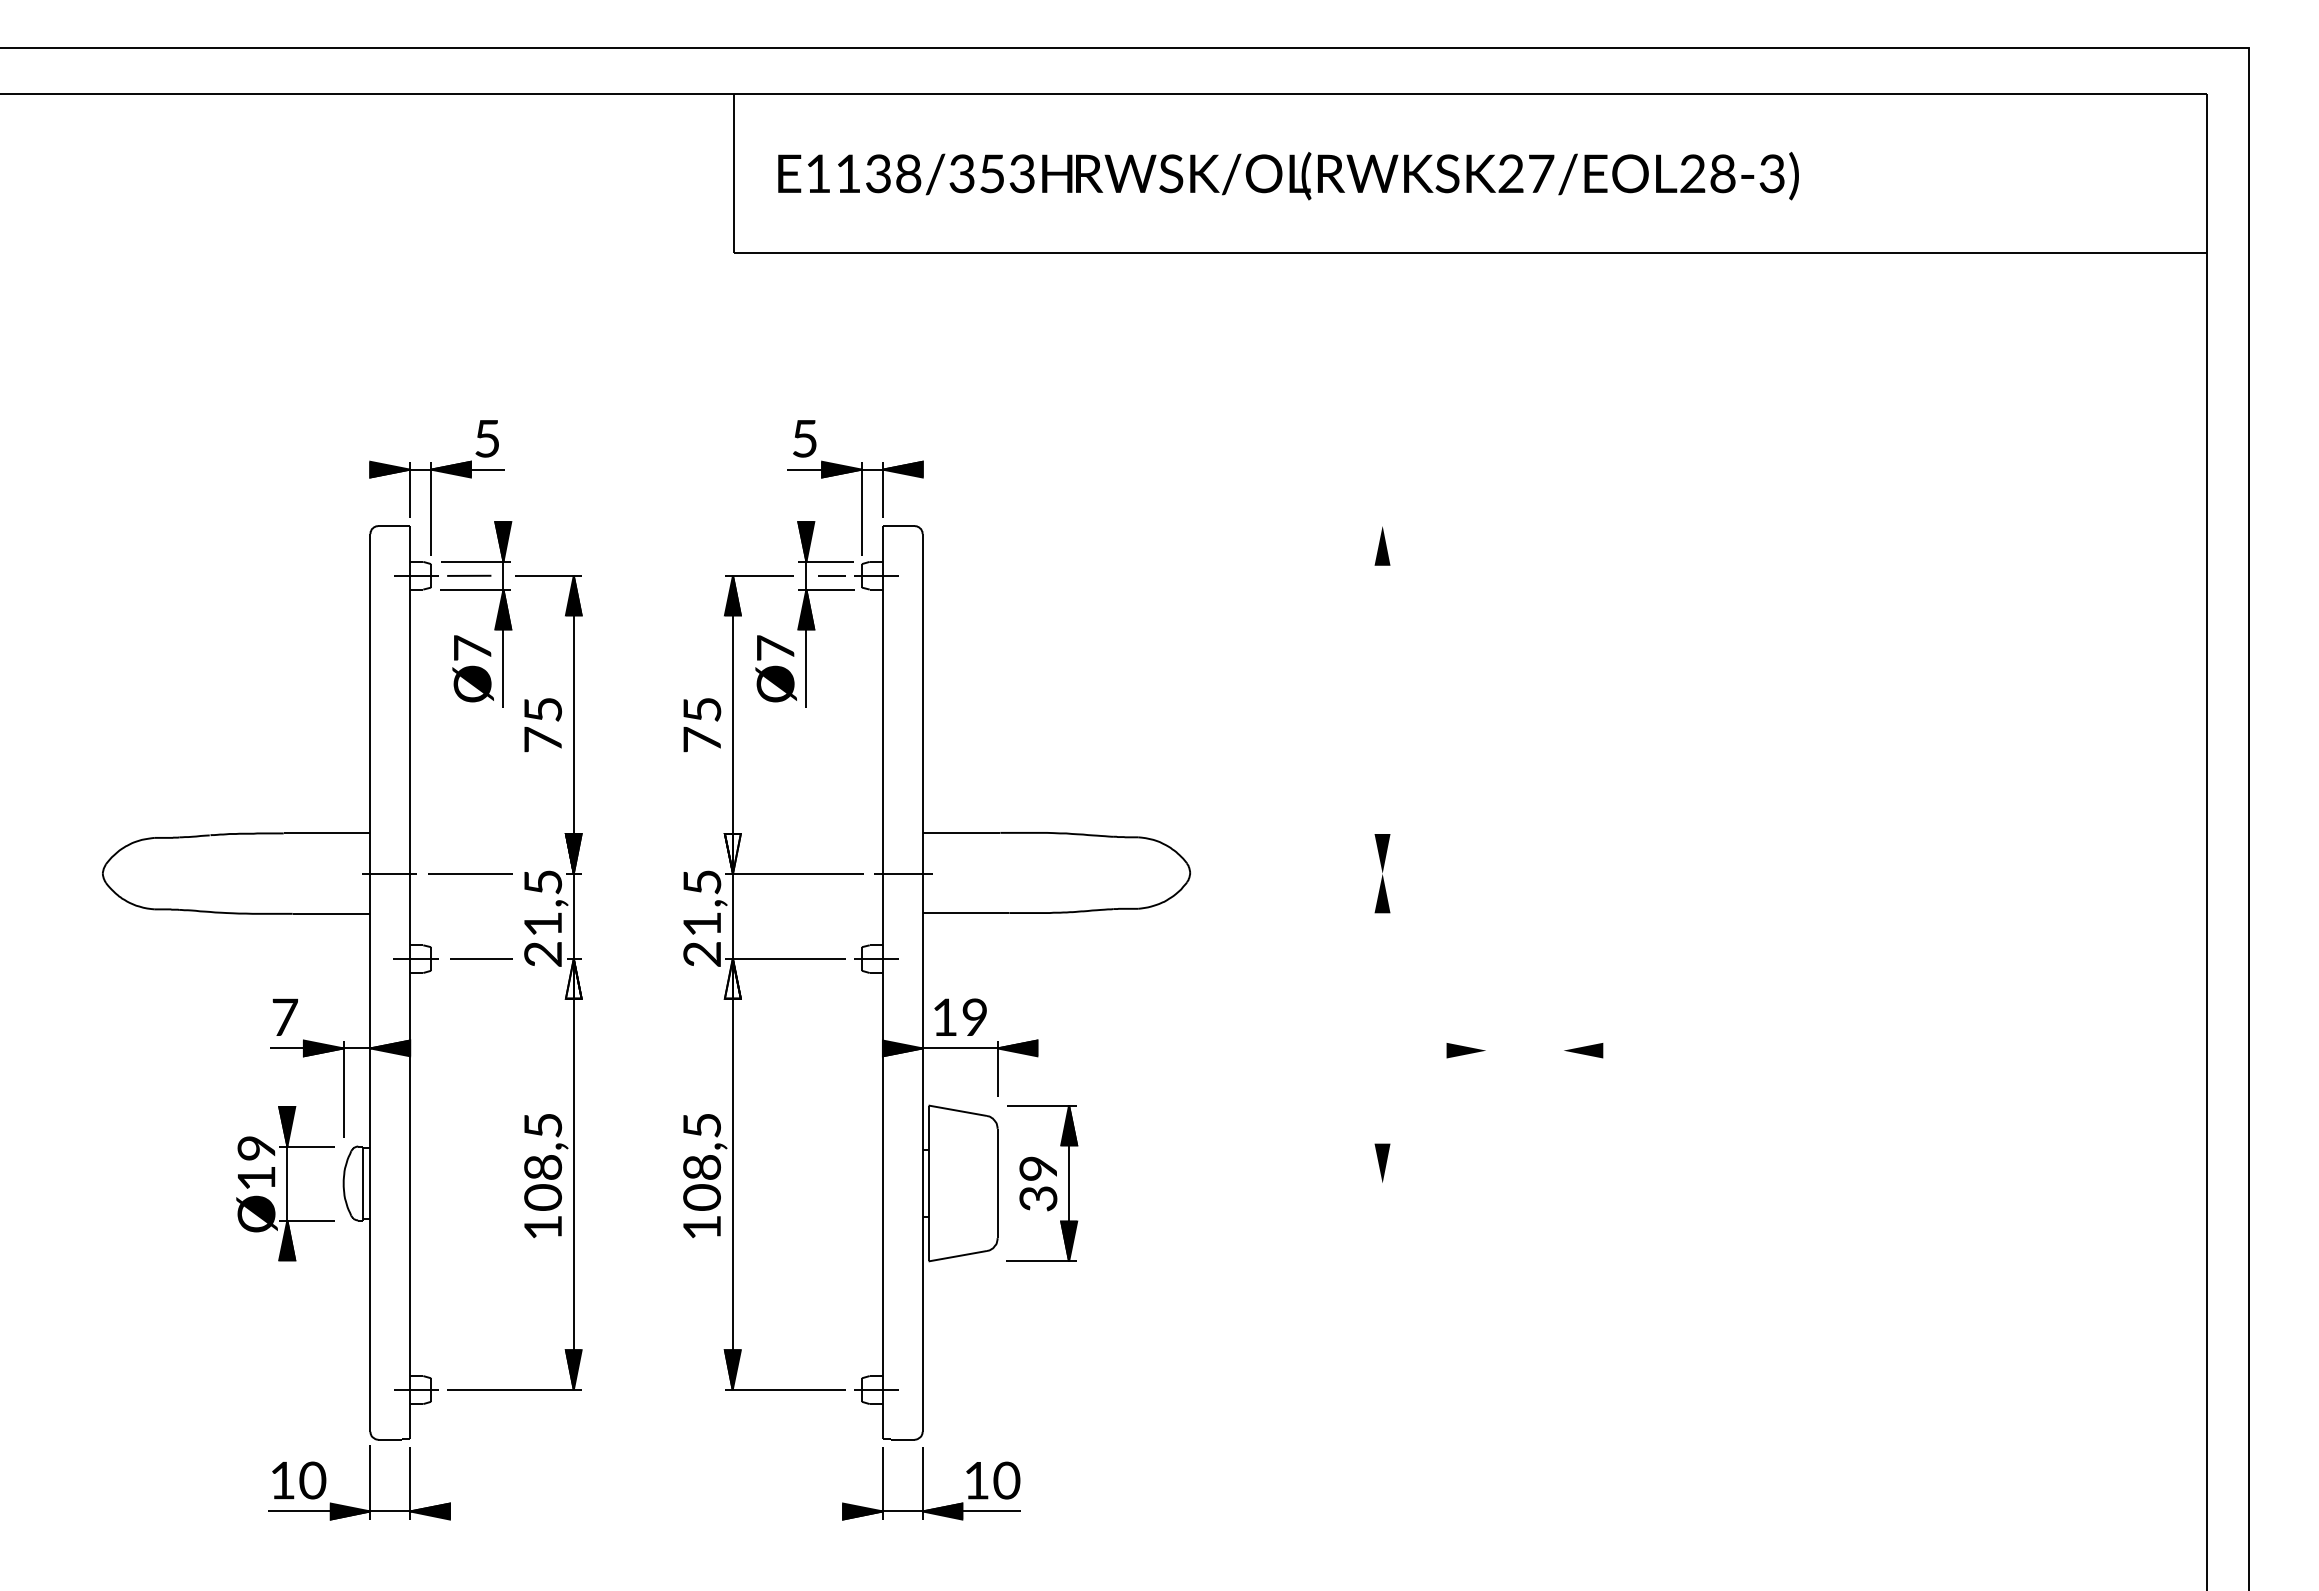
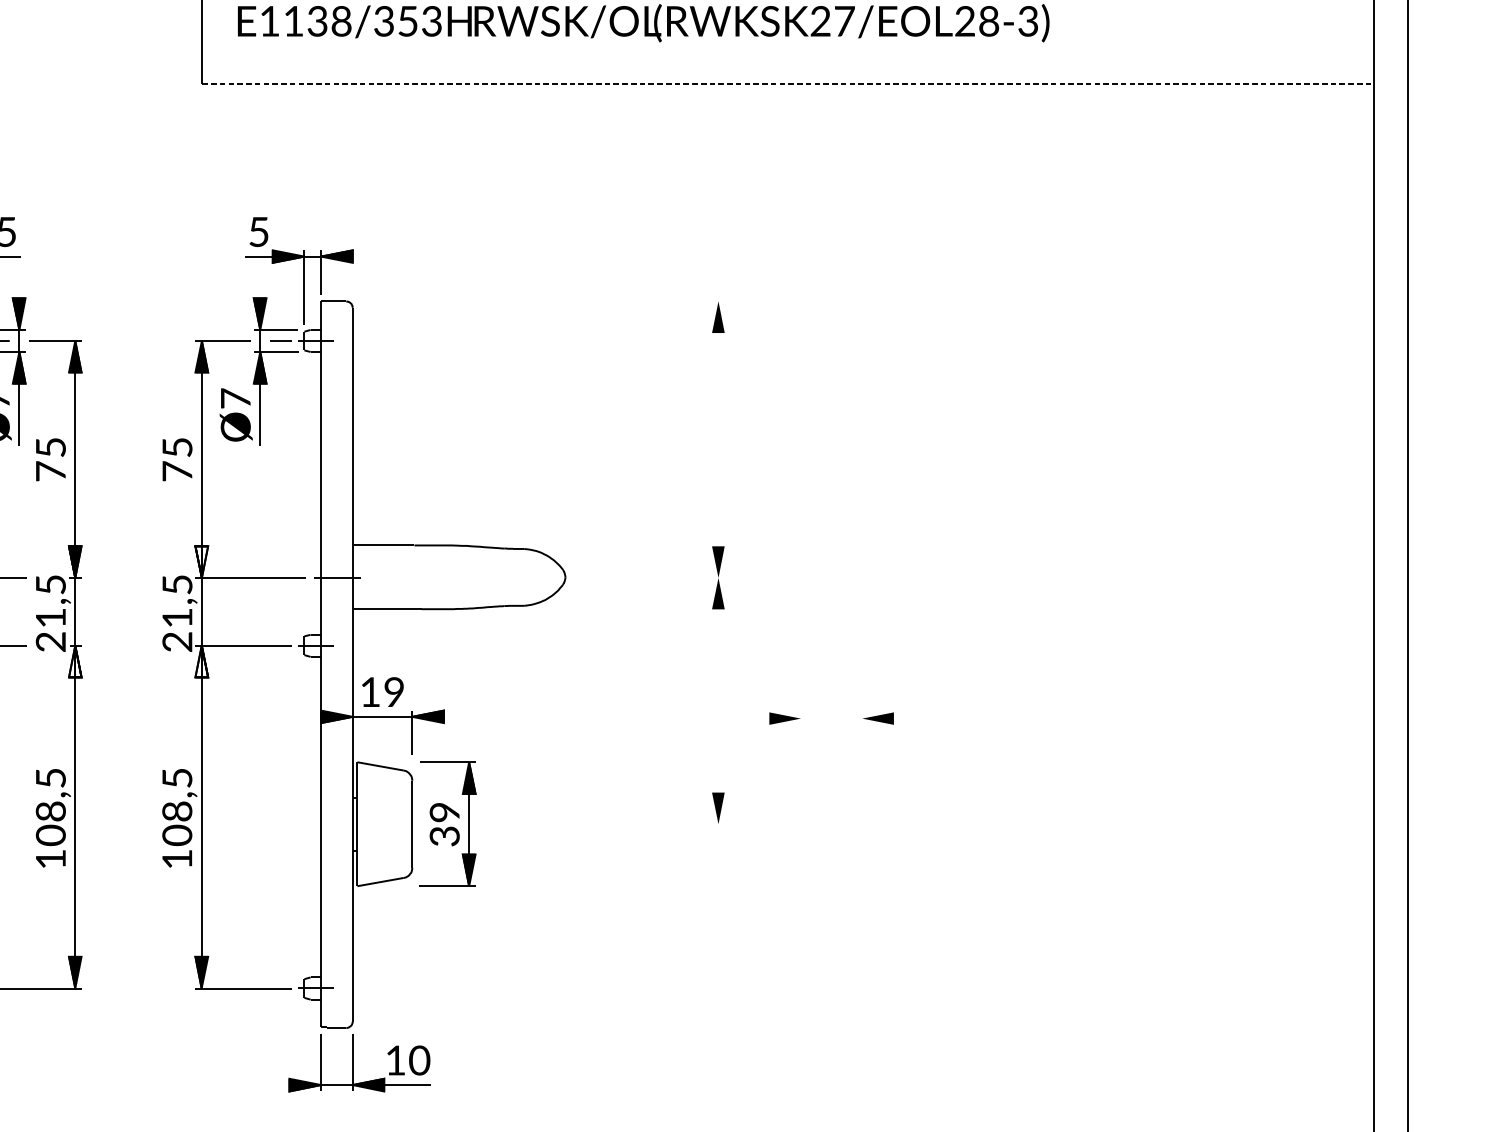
line: (1470, 252) -> (788, 83), solid -> dashed

